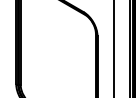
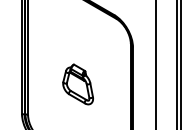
part: (57, 62) -> (78, 83), added

